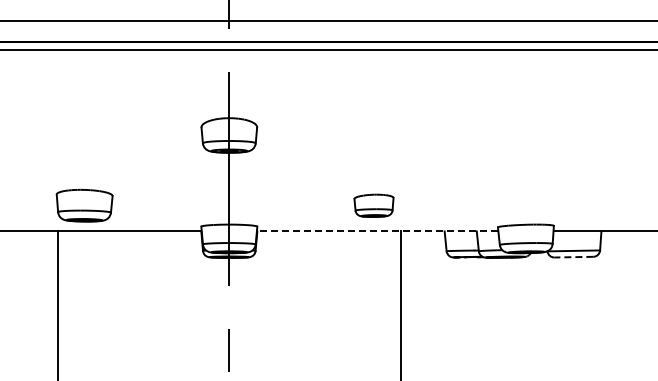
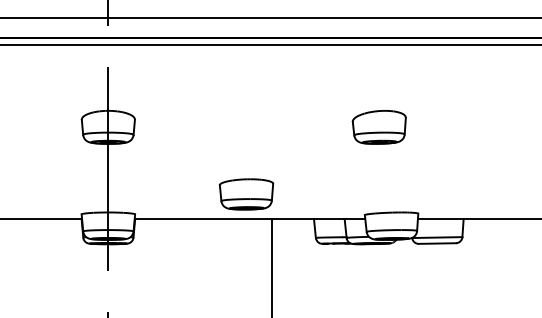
part: (512, 135) -> (378, 127), added
part: (373, 205) -> (246, 194), size x1.43
line: (377, 231) -> (249, 219), dashed -> solid
line: (573, 257) -> (437, 243), dashed -> solid

